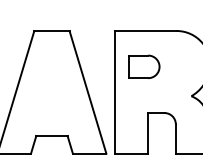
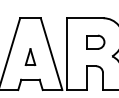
part: (144, 65) -> (95, 41), moved
part: (51, 96) -> (30, 56), added

